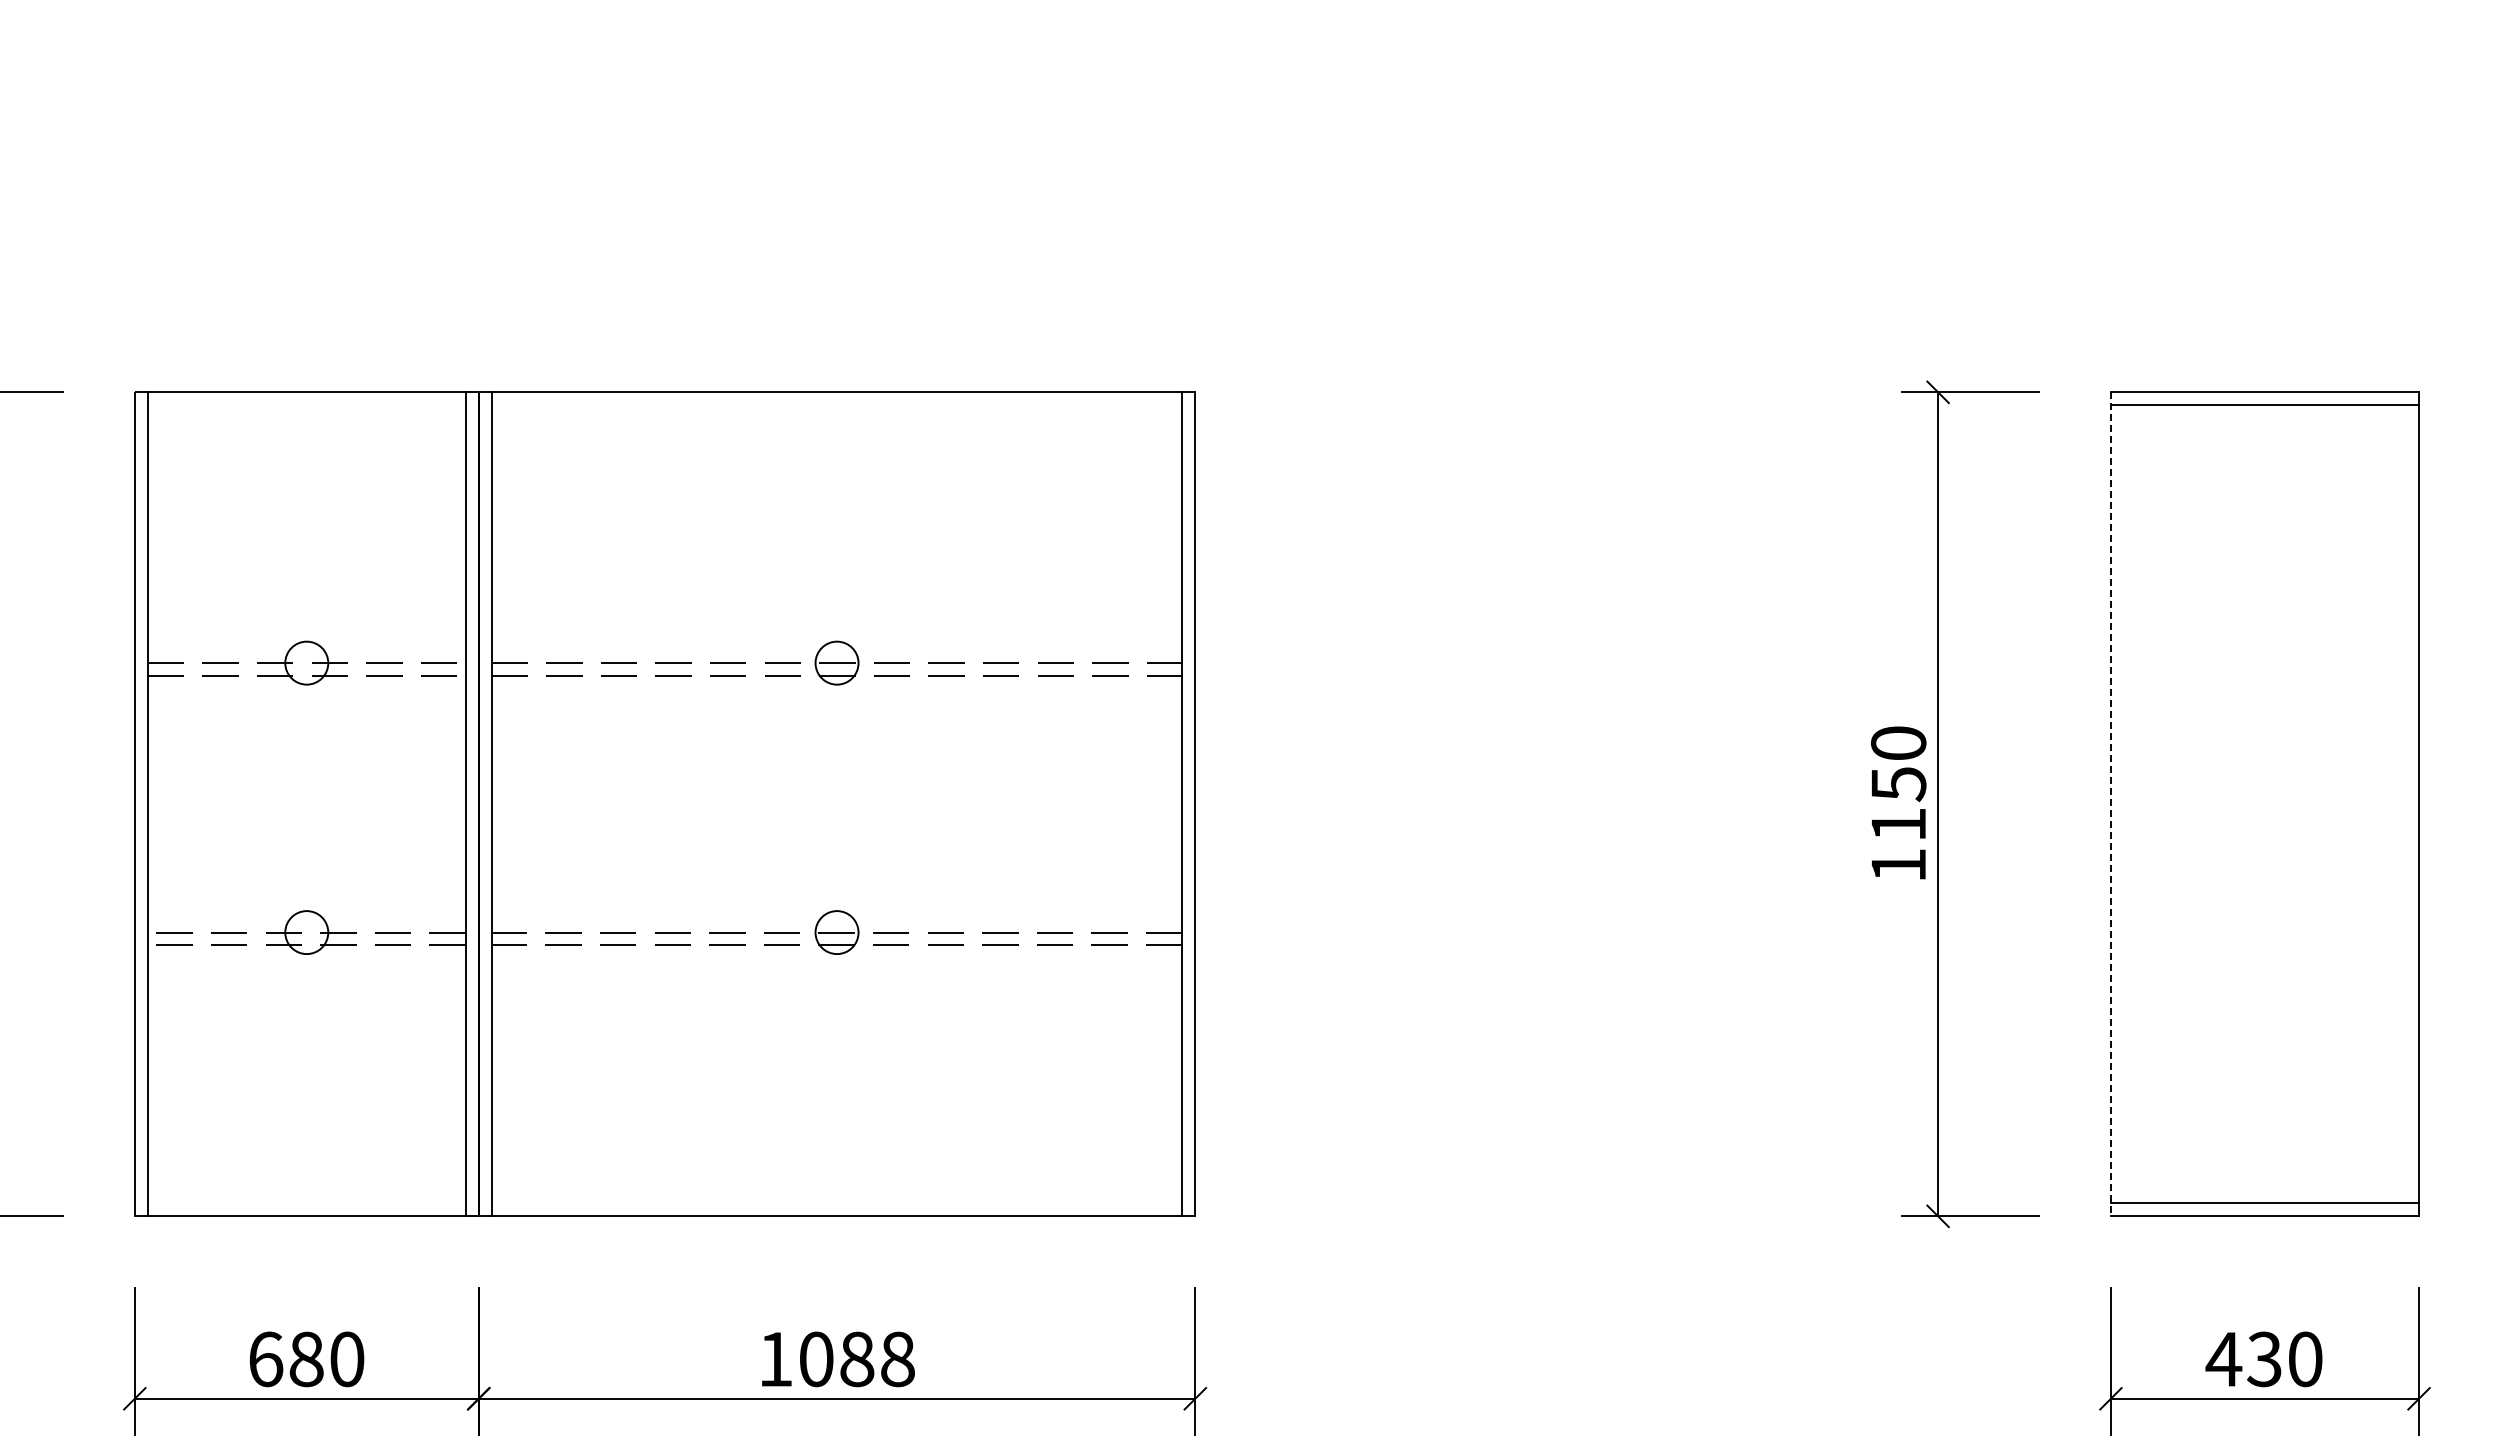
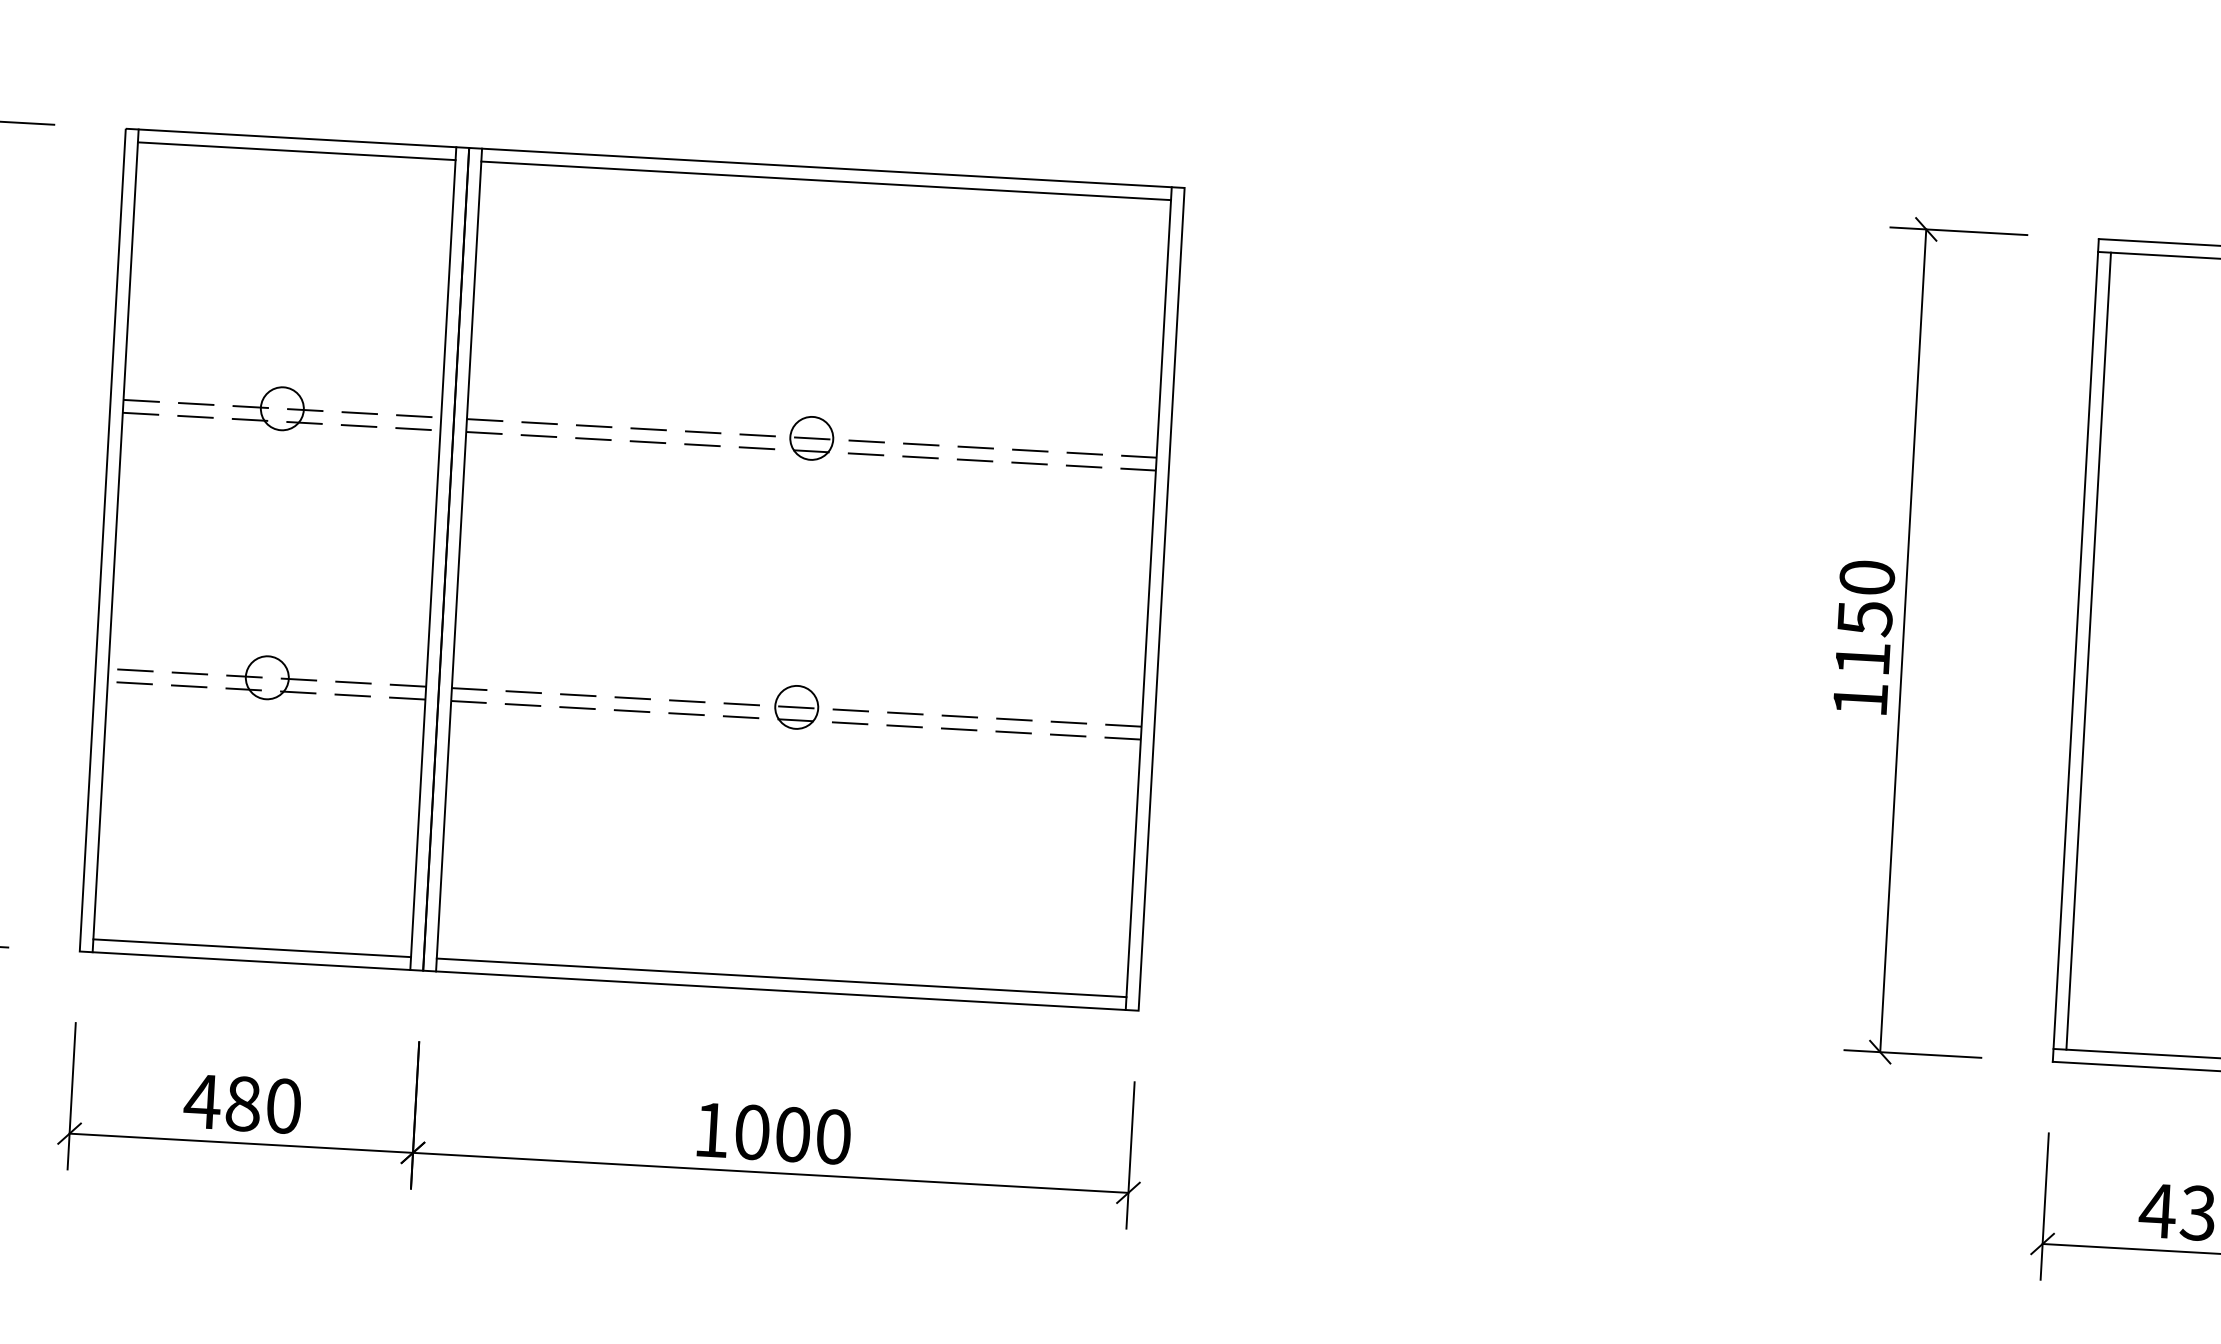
line: (306, 405) -> (296, 151), added
line: (836, 405) -> (825, 181), added
line: (2110, 804) -> (2075, 650), dashed -> solid
line: (2123, 804) -> (2088, 651), added
line: (306, 1203) -> (251, 948), added
line: (836, 1203) -> (781, 977), added
text: (877, 1358) -> (813, 1134), 1088 -> 1000
text: (265, 1359) -> (202, 1101), 680 -> 480

